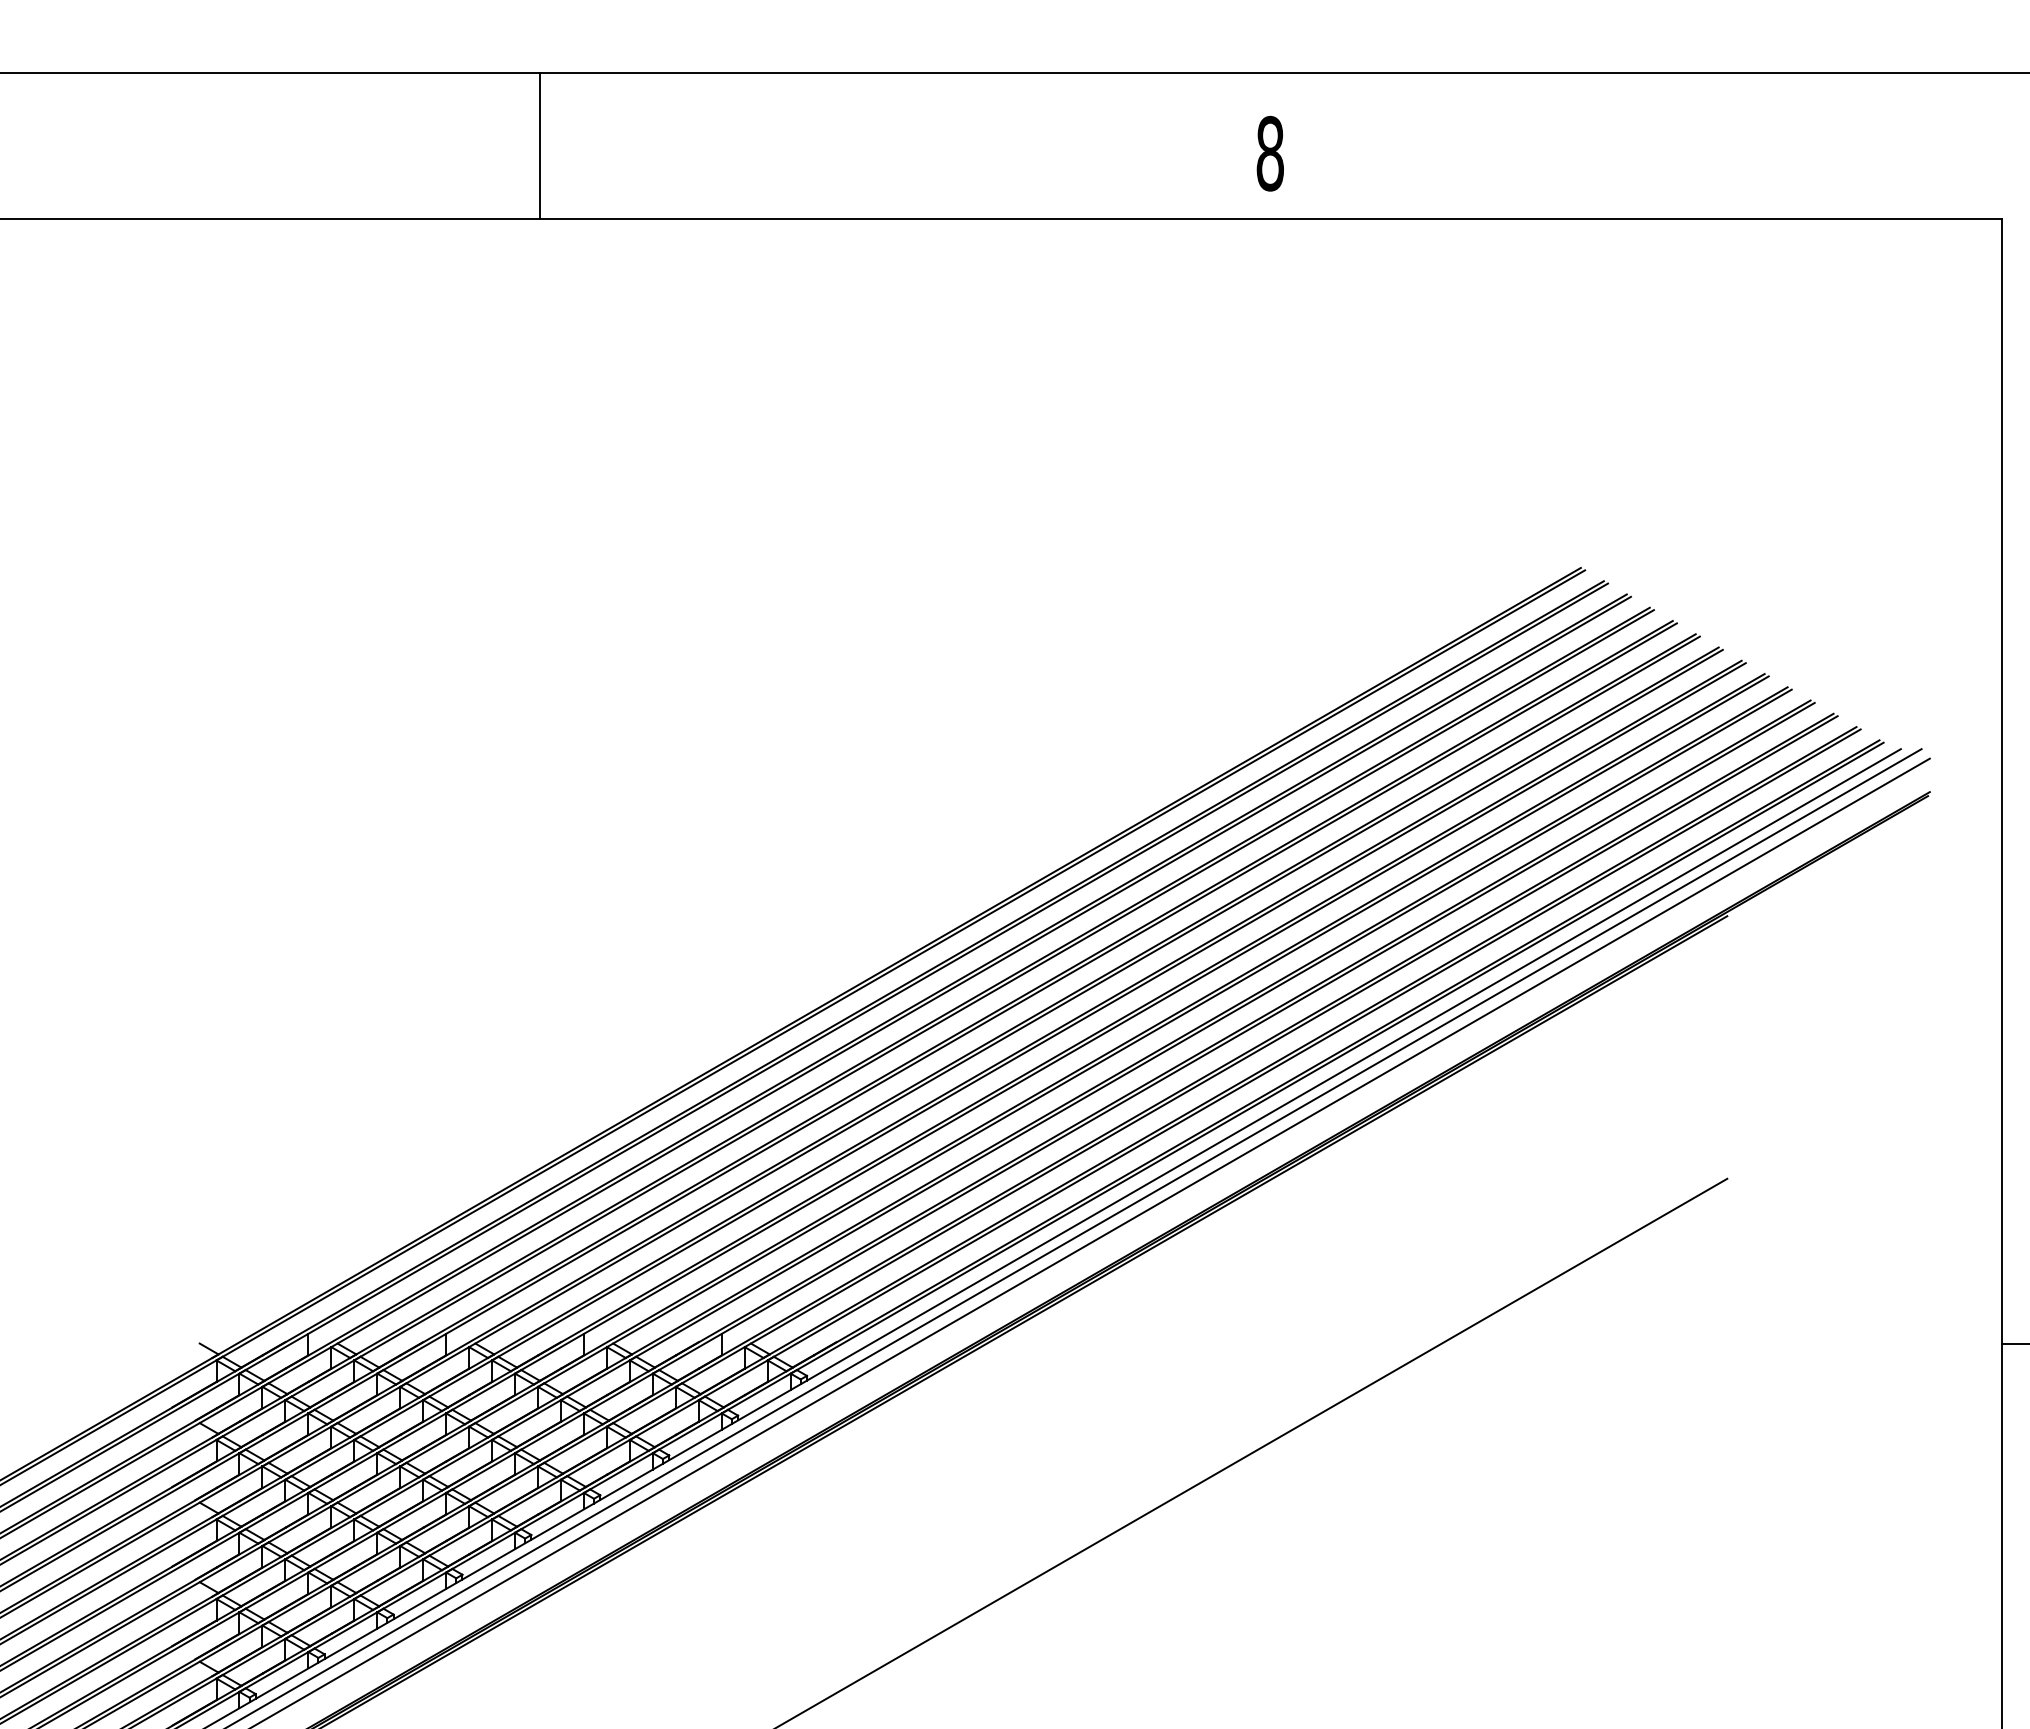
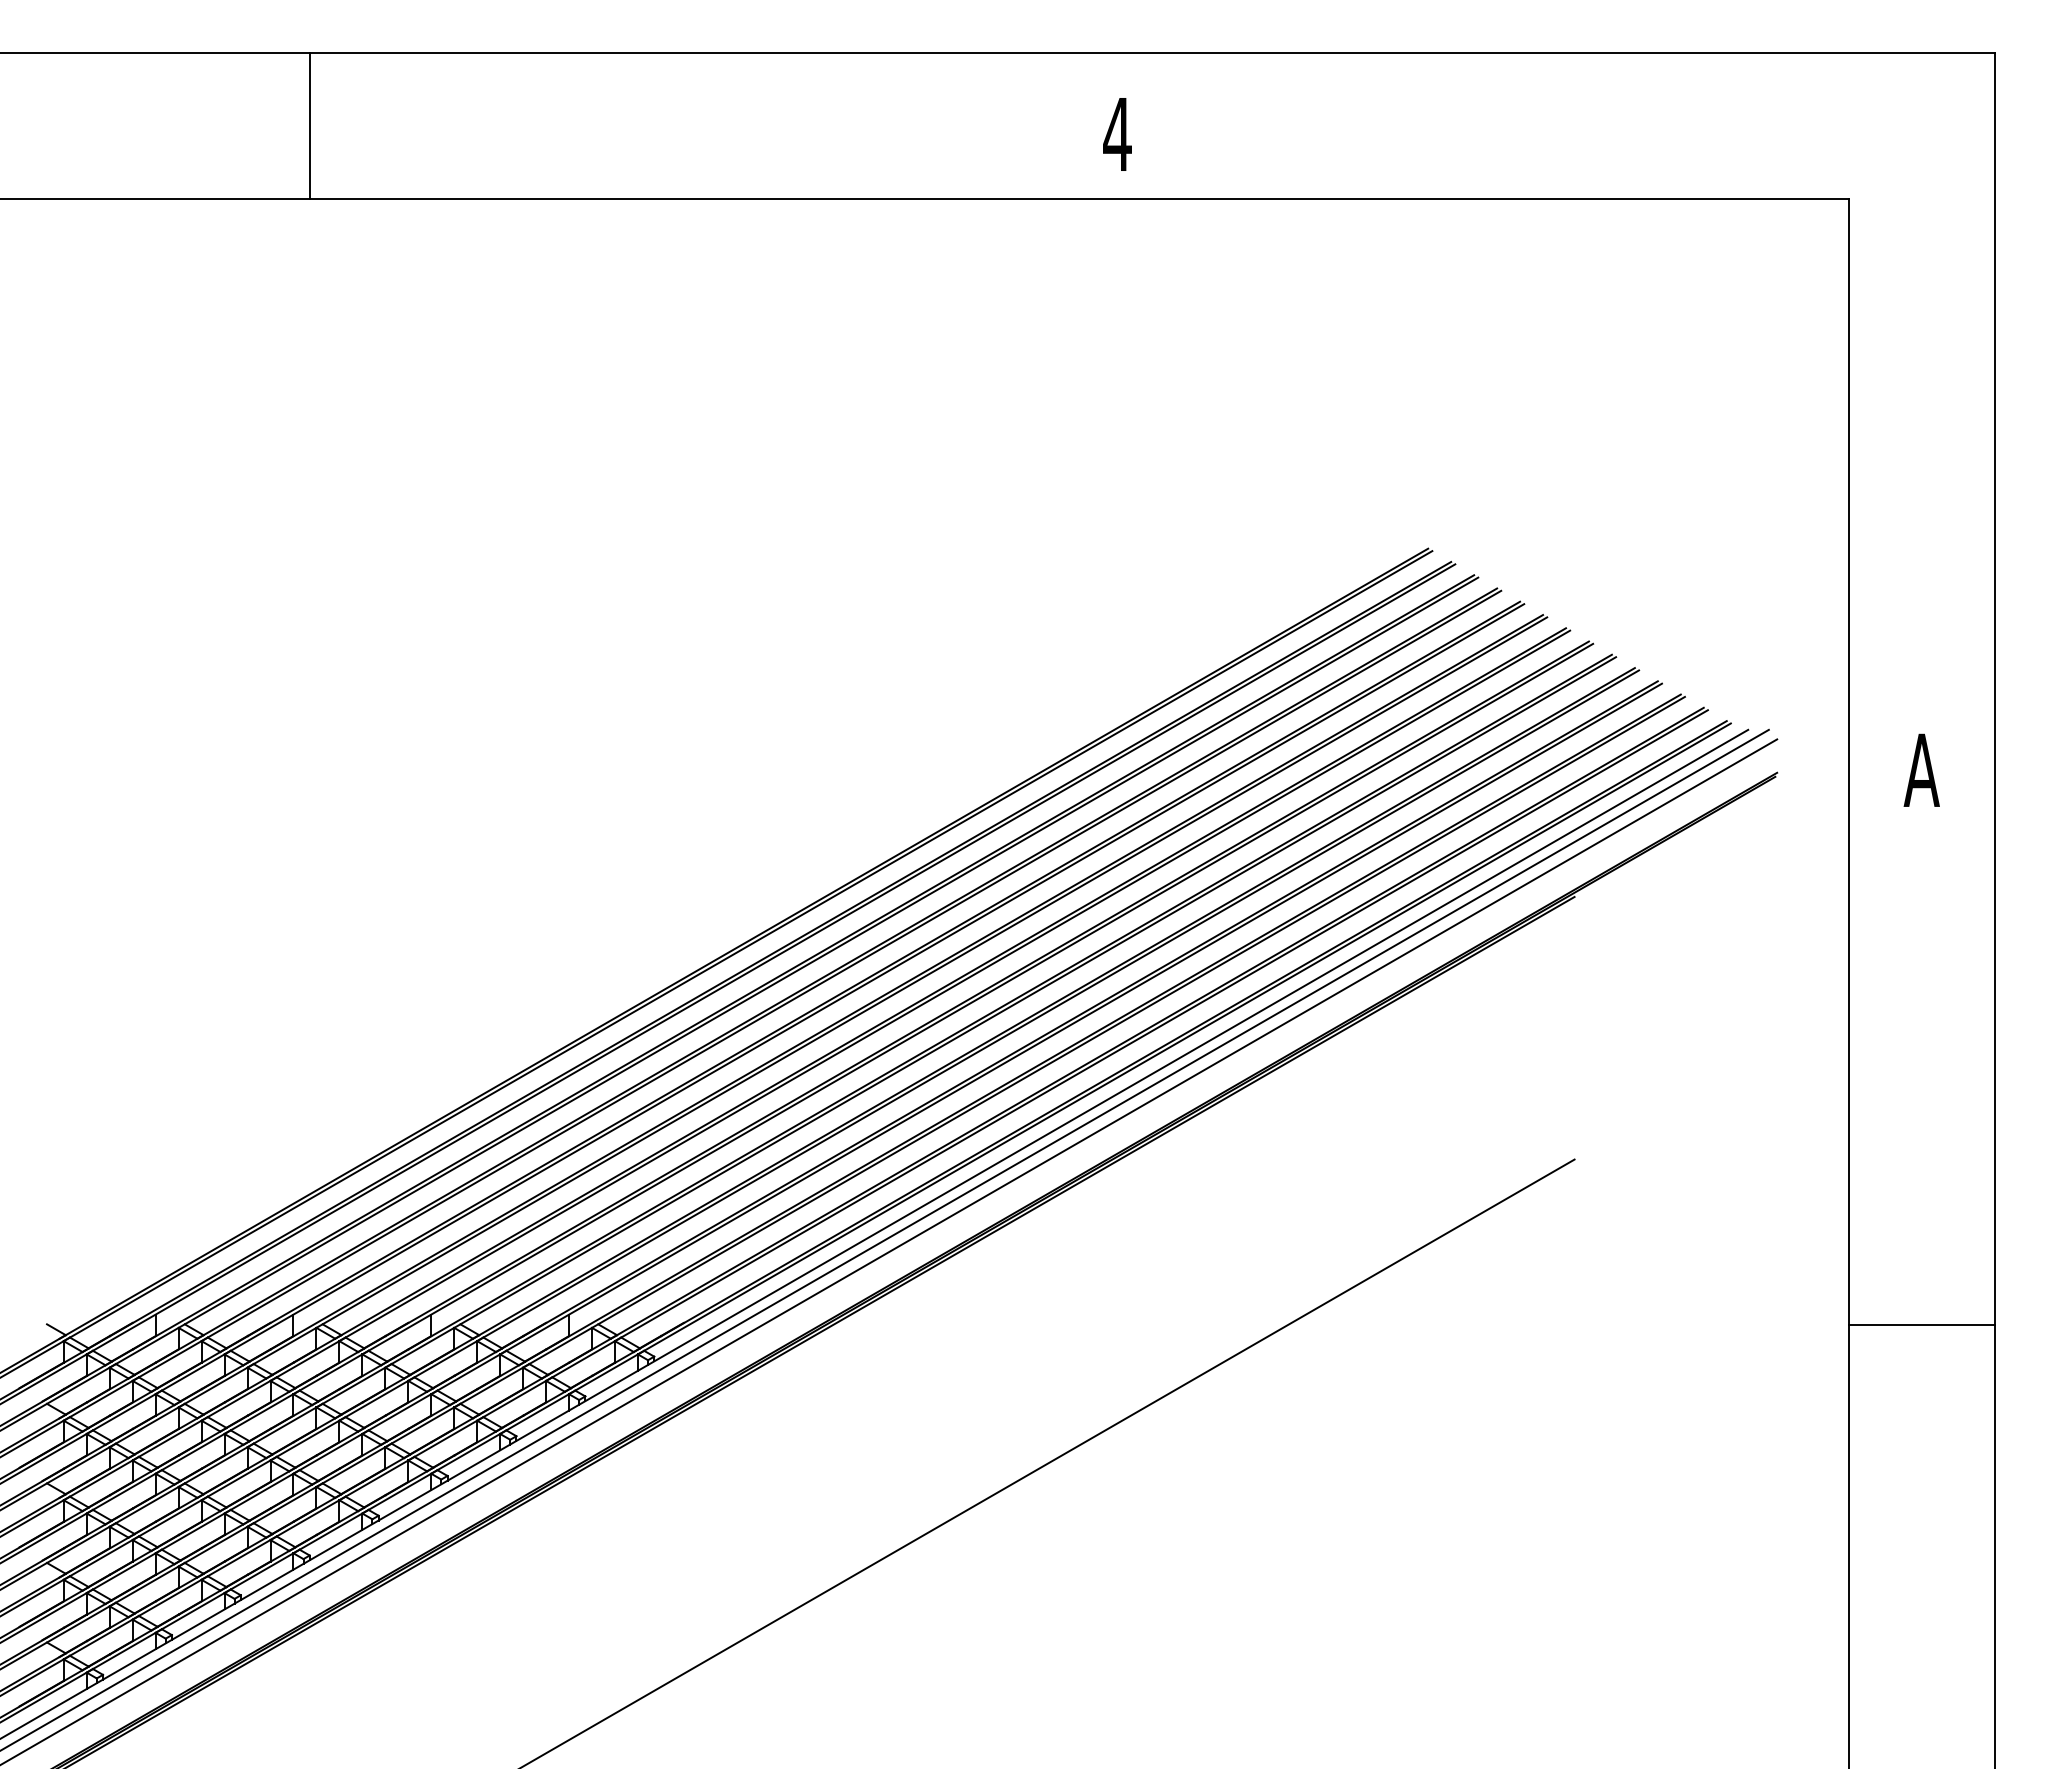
line: (540, 145) -> (310, 126), moved
text: (1270, 153) -> (1117, 134), 8 -> 4

